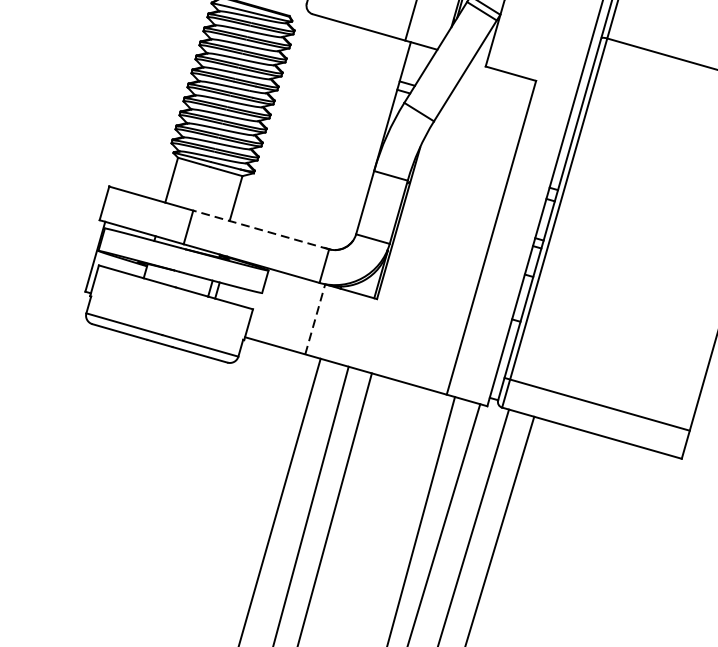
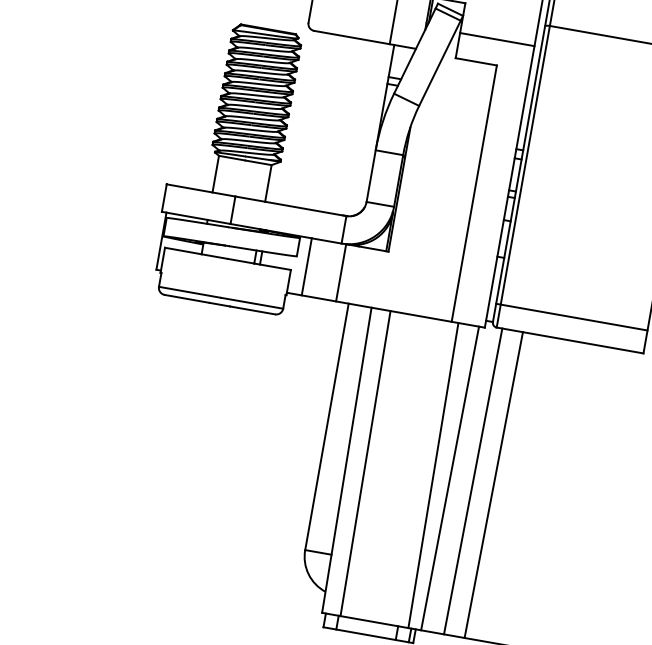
line: (540, 48) -> (497, 39), added
line: (260, 230) -> (290, 206), dashed -> solid
line: (272, 307) -> (306, 266), added
line: (315, 318) -> (341, 272), dashed -> solid

